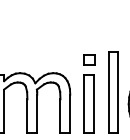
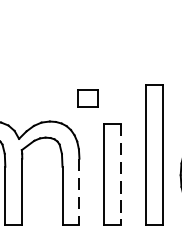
part: (89, 59) -> (88, 97), moved
line: (93, 104) -> (119, 175), solid -> dashed
line: (70, 114) -> (79, 193), solid -> dashed

